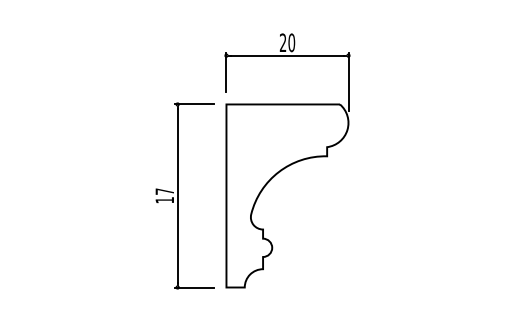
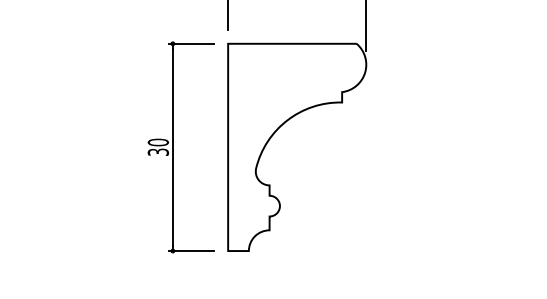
text: (164, 195) -> (157, 146), 17 -> 30

